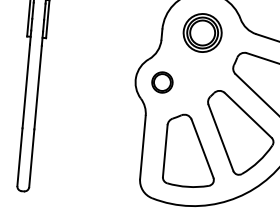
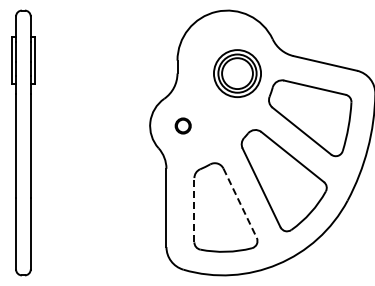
part: (202, 32) -> (237, 73), moved
part: (161, 82) -> (182, 125), size x0.6
line: (202, 149) -> (240, 203), solid -> dashed
line: (165, 150) -> (194, 209), solid -> dashed

